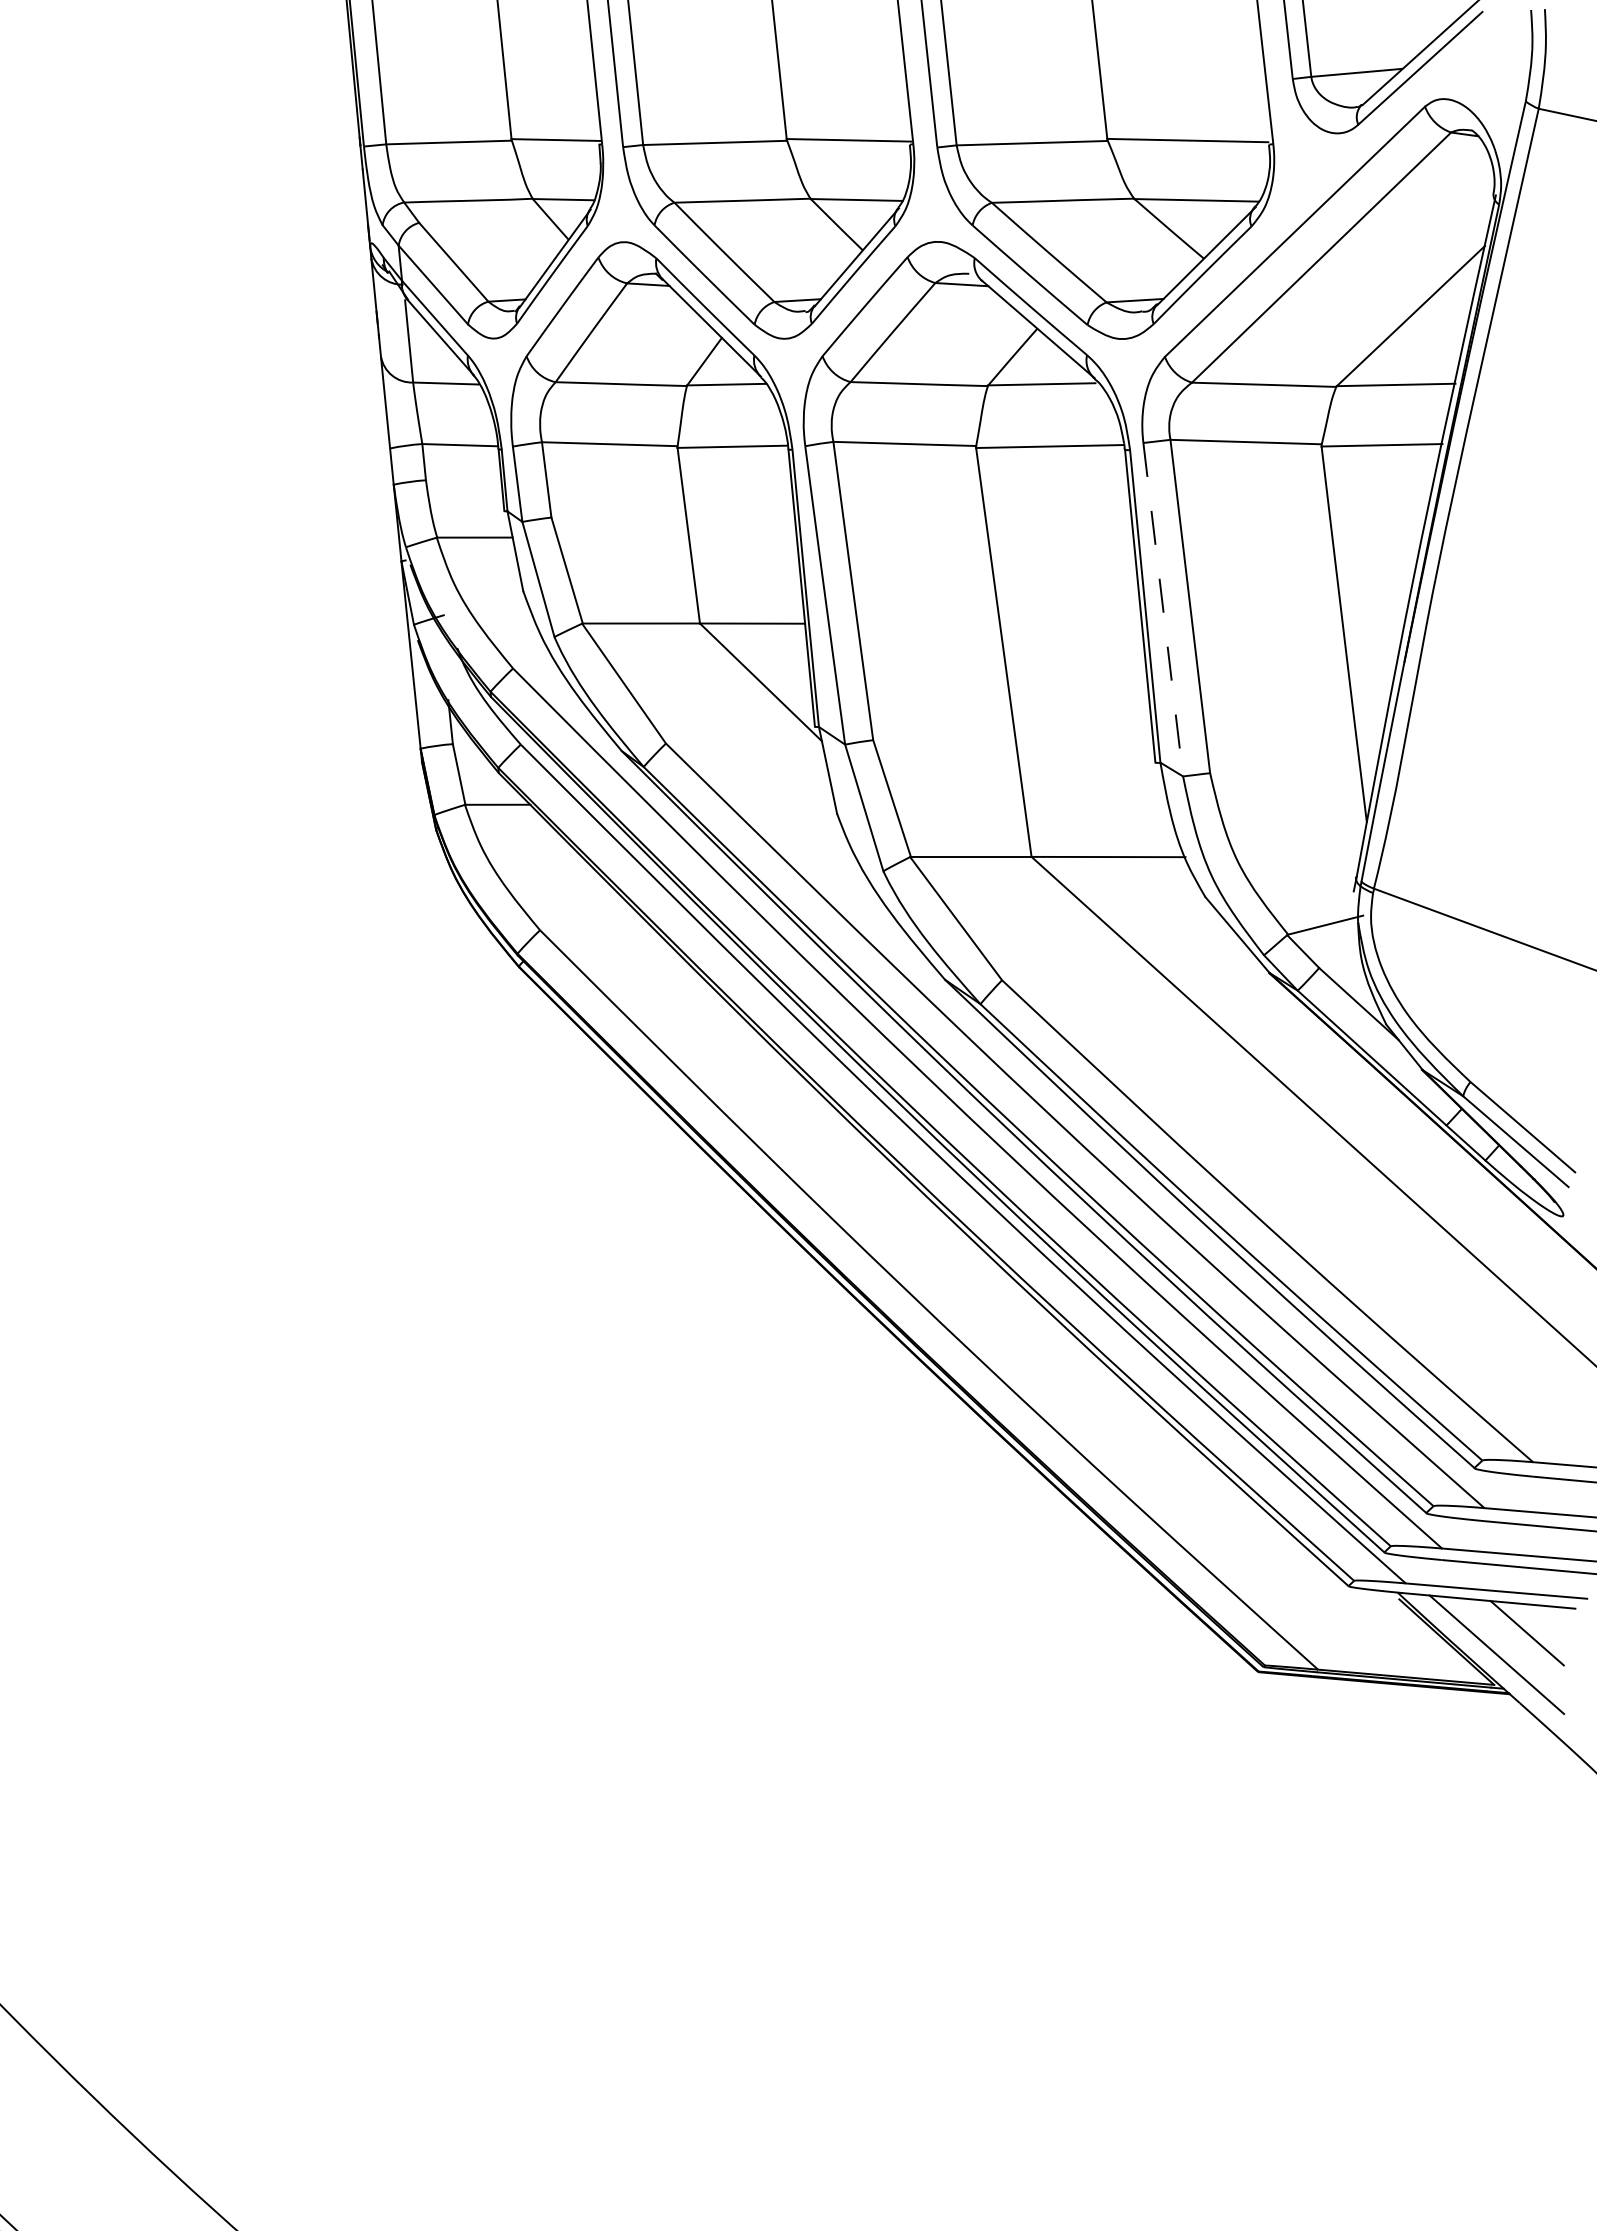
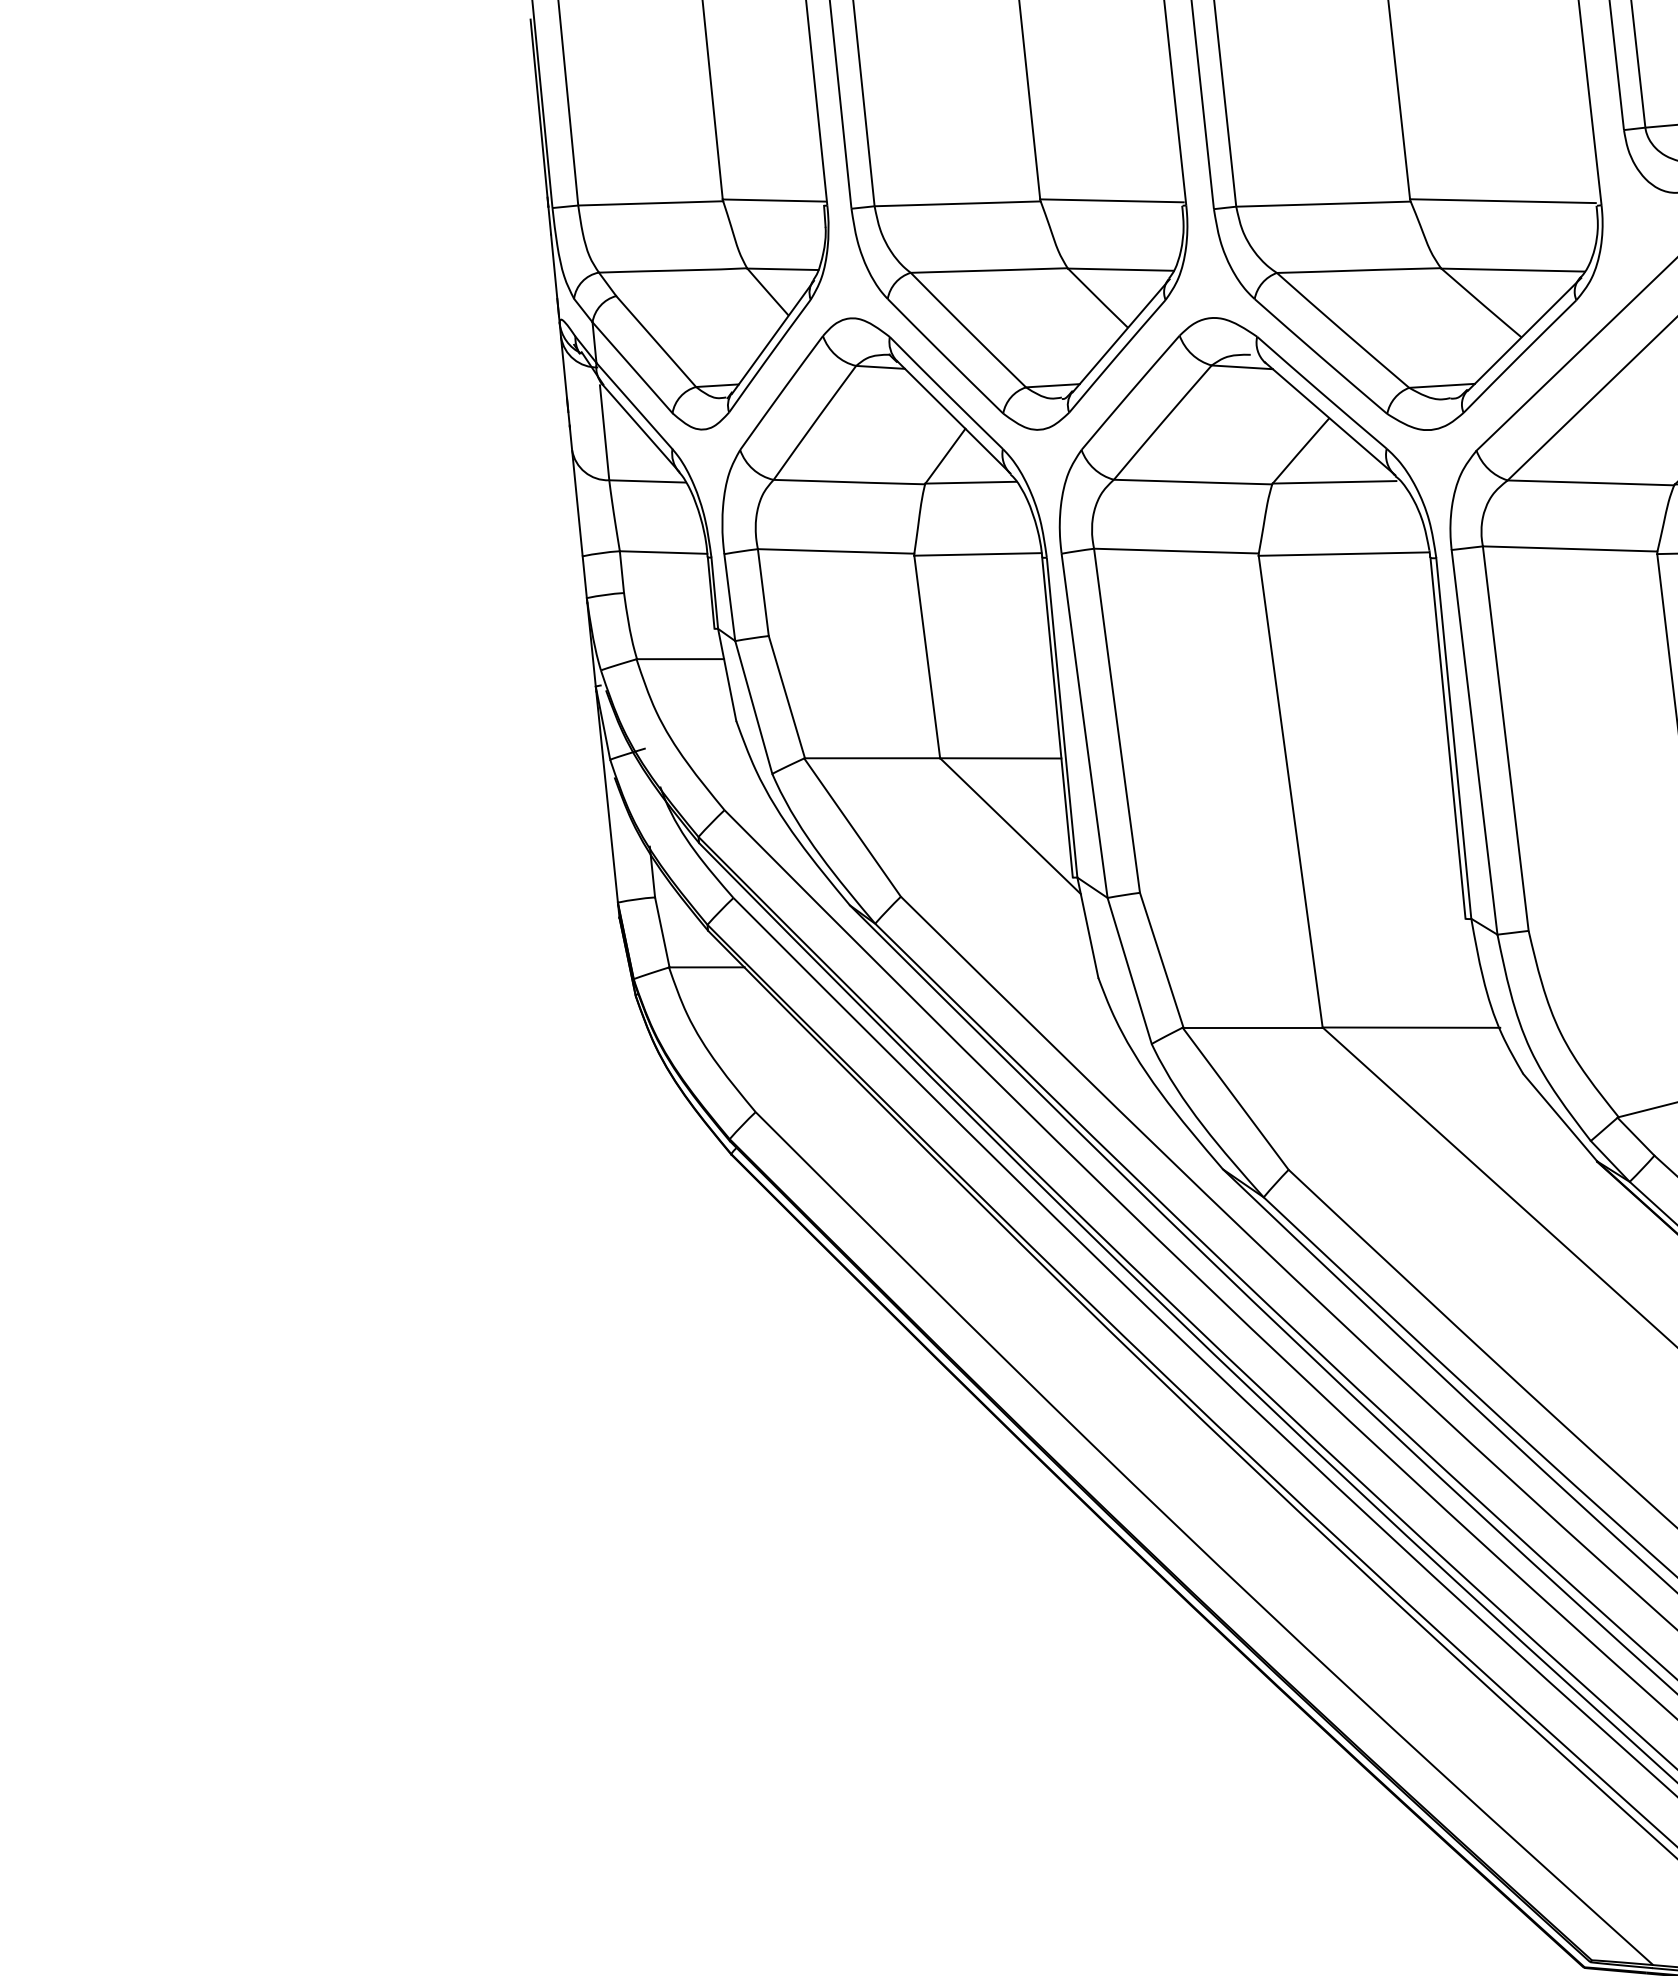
line: (1163, 609) -> (1474, 742), dashed -> solid

